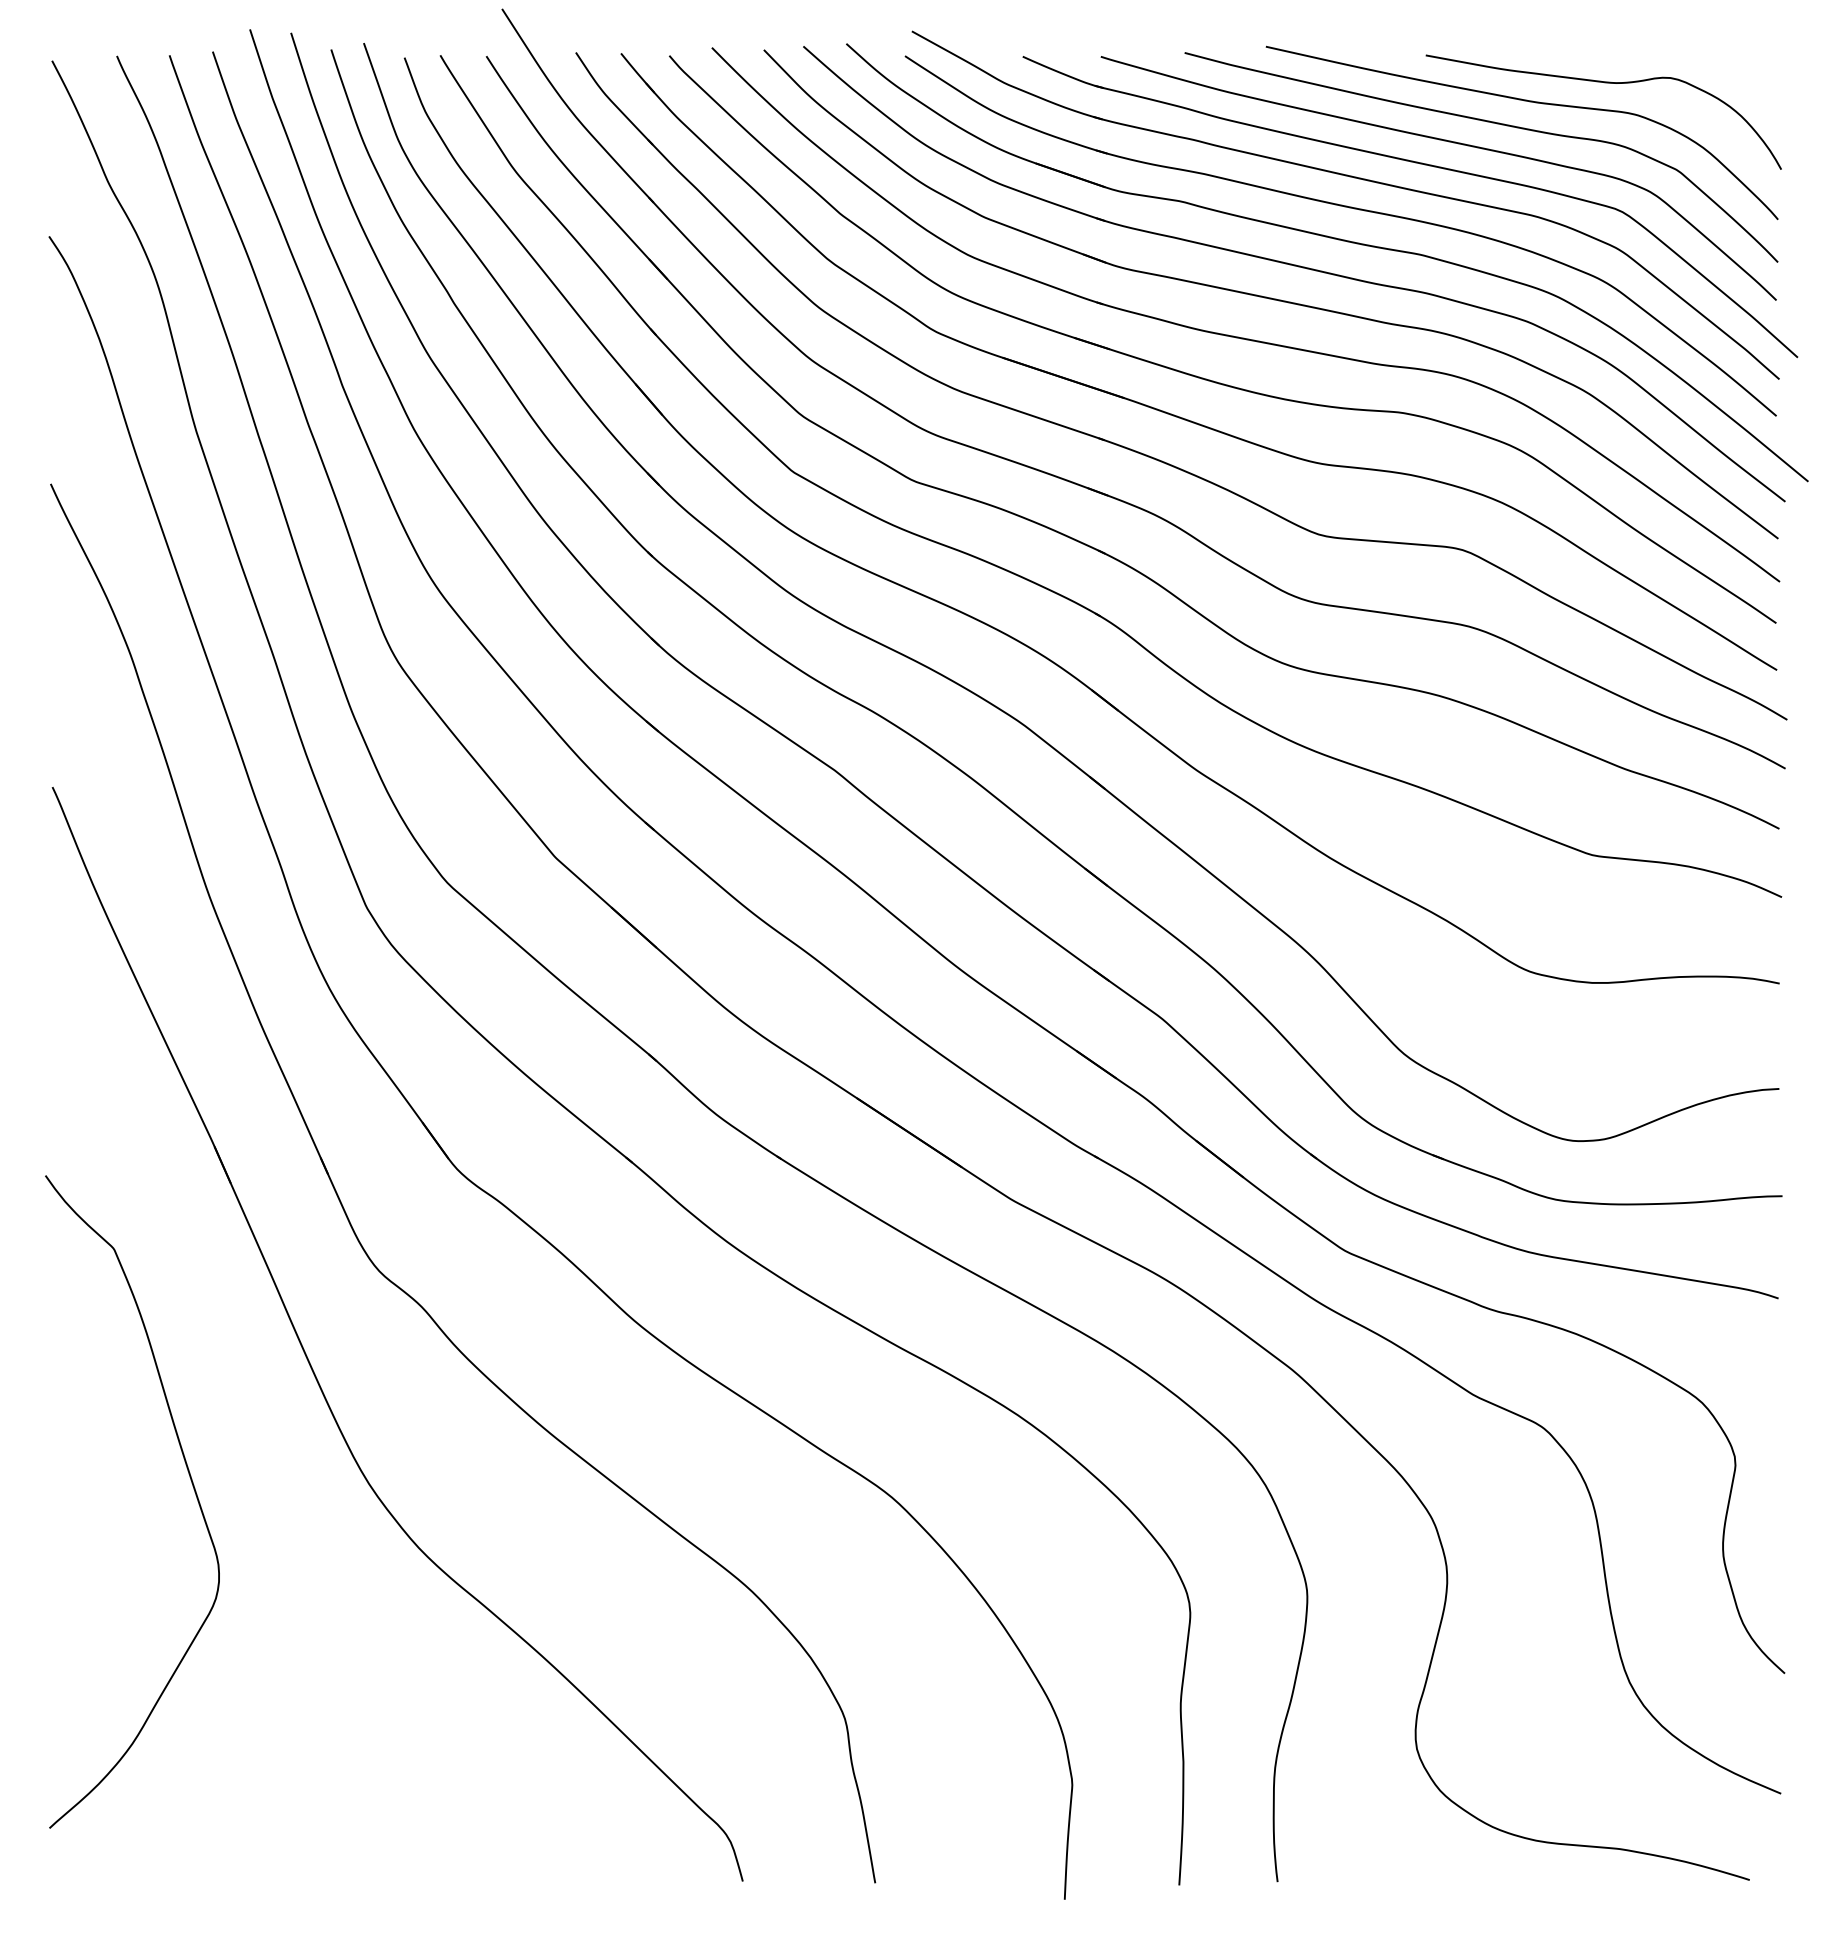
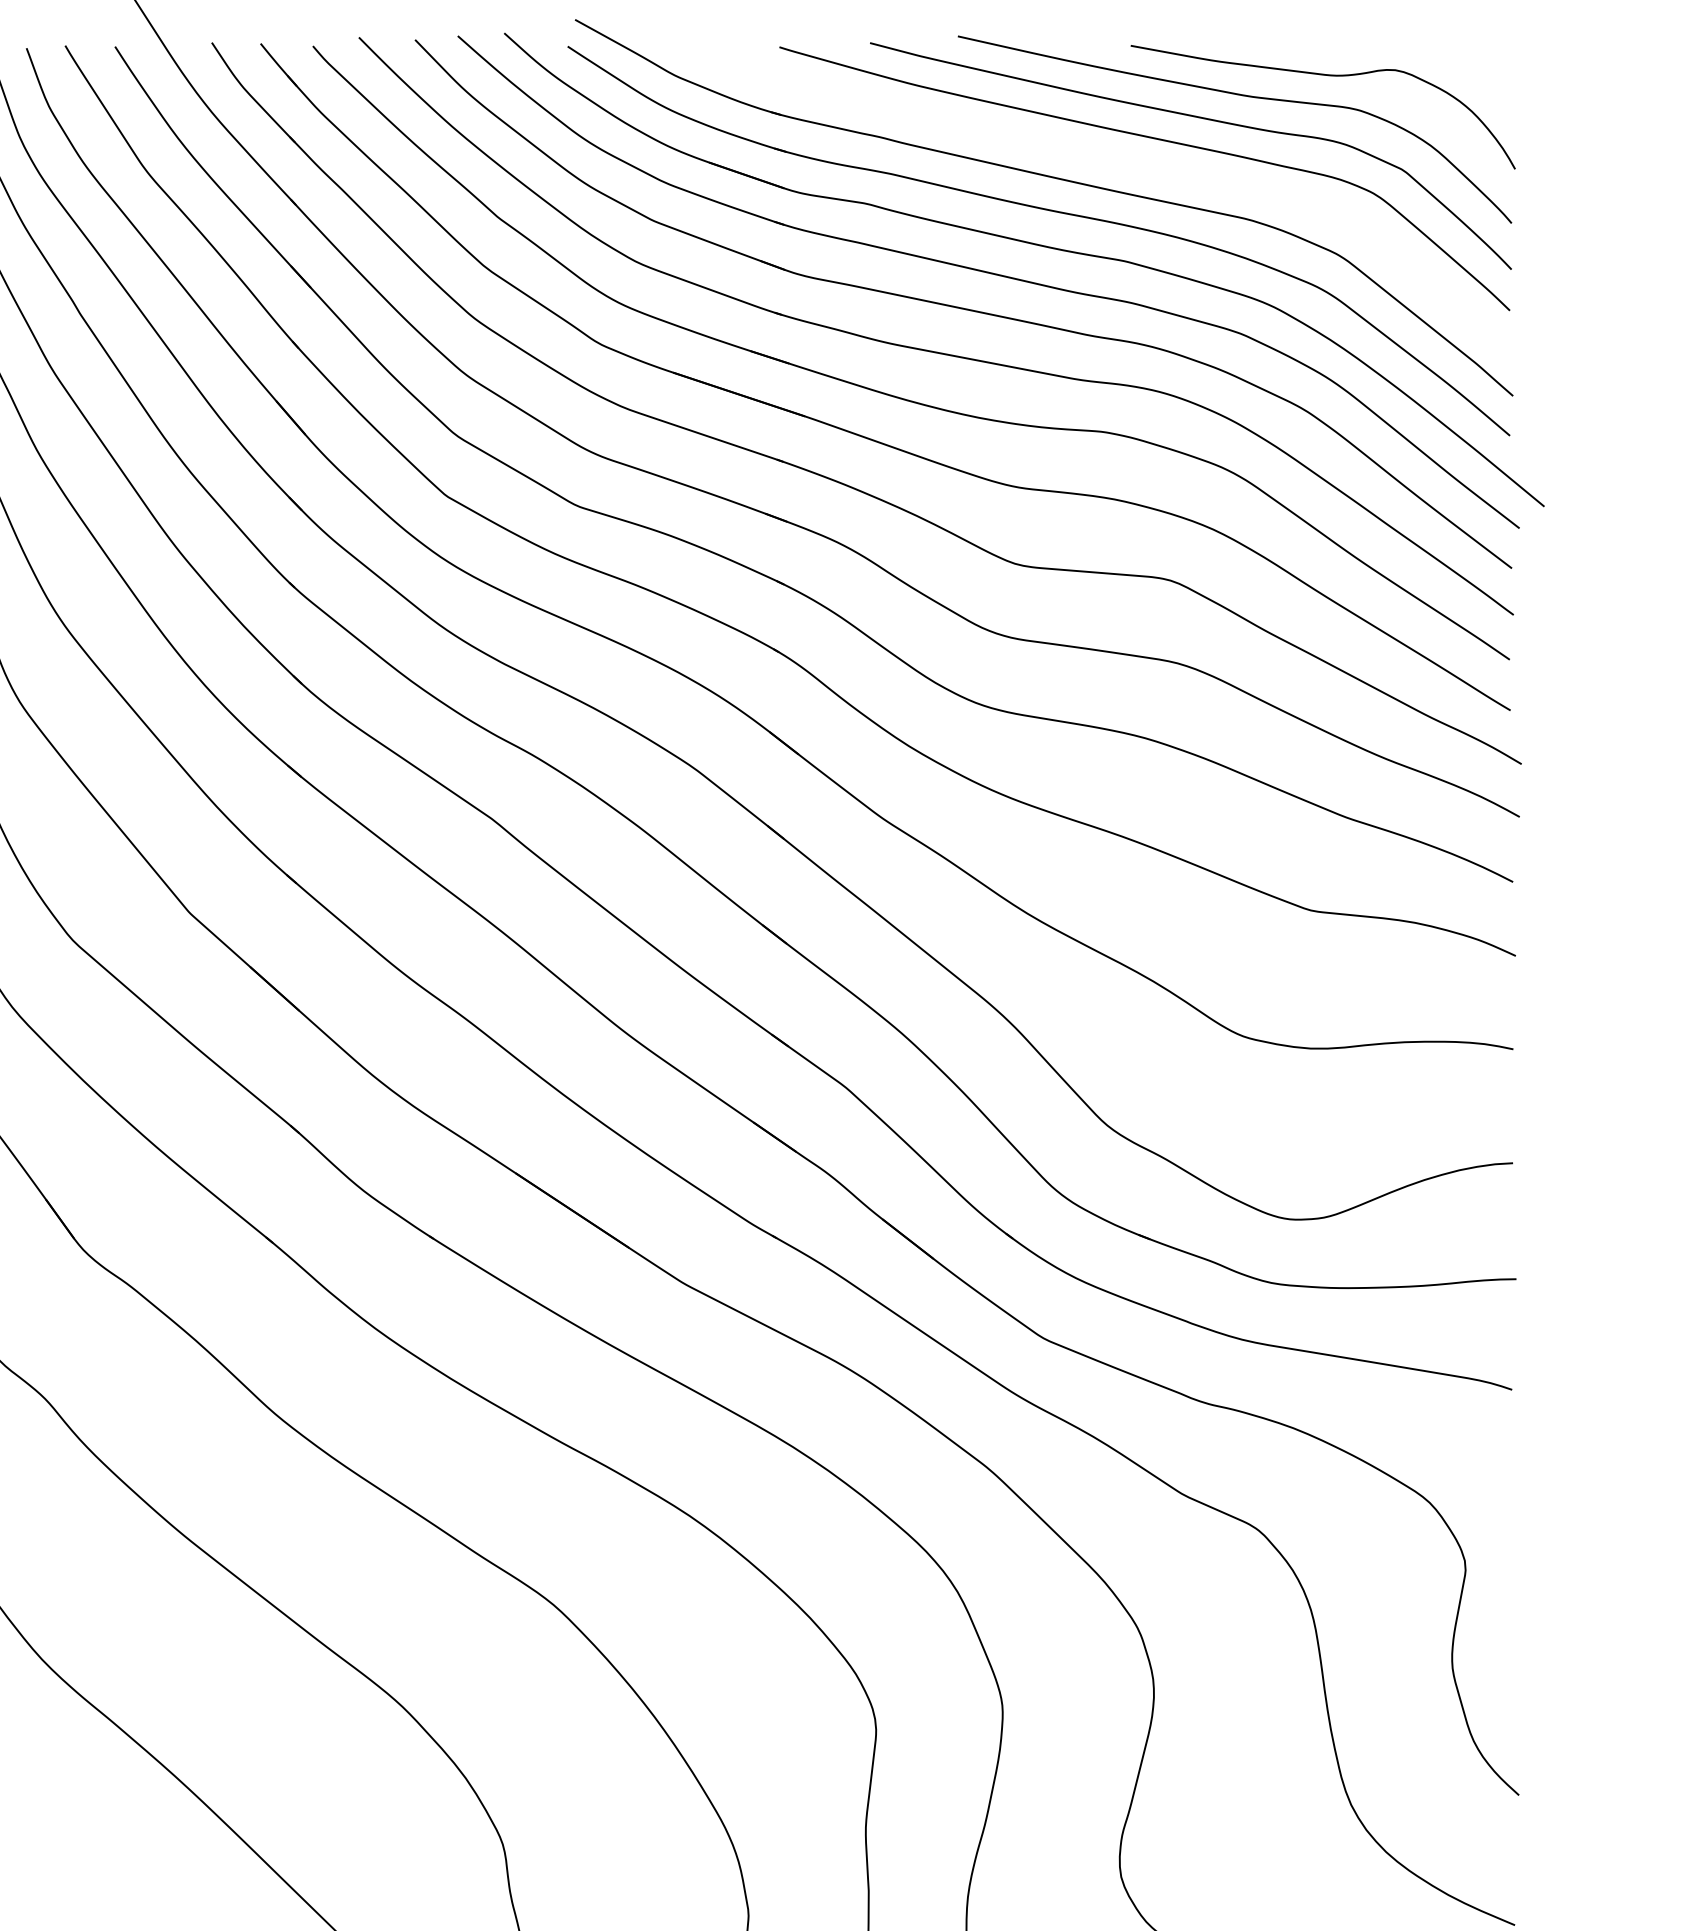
part: (1420, 164) -> (1125, 163), removed

